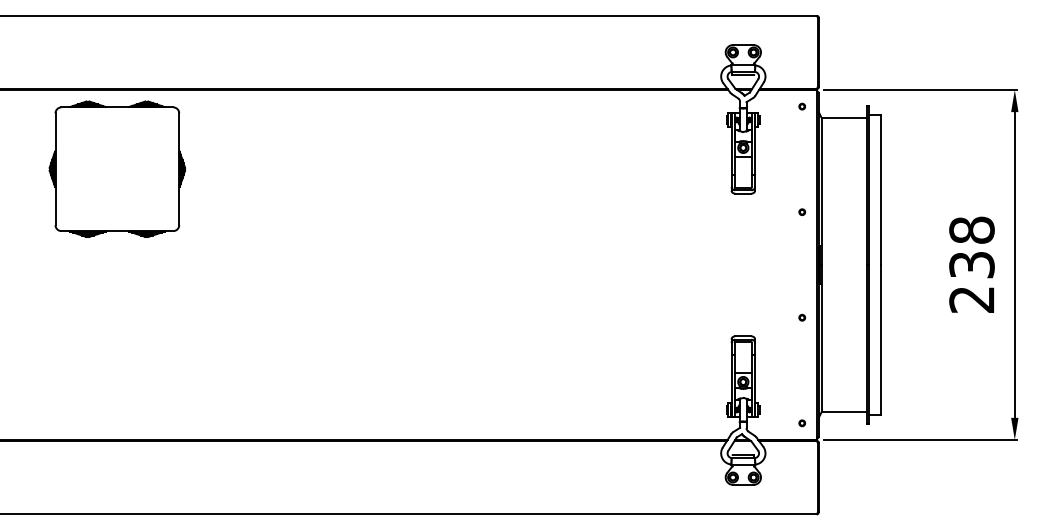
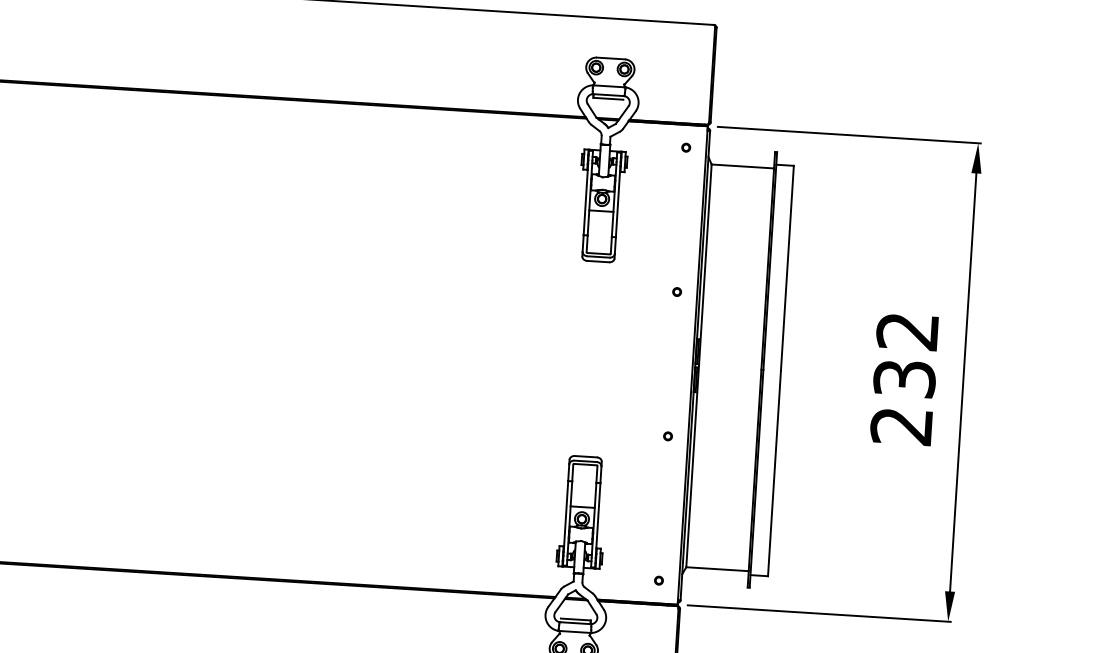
text: (971, 229) -> (907, 330), 238 -> 232

